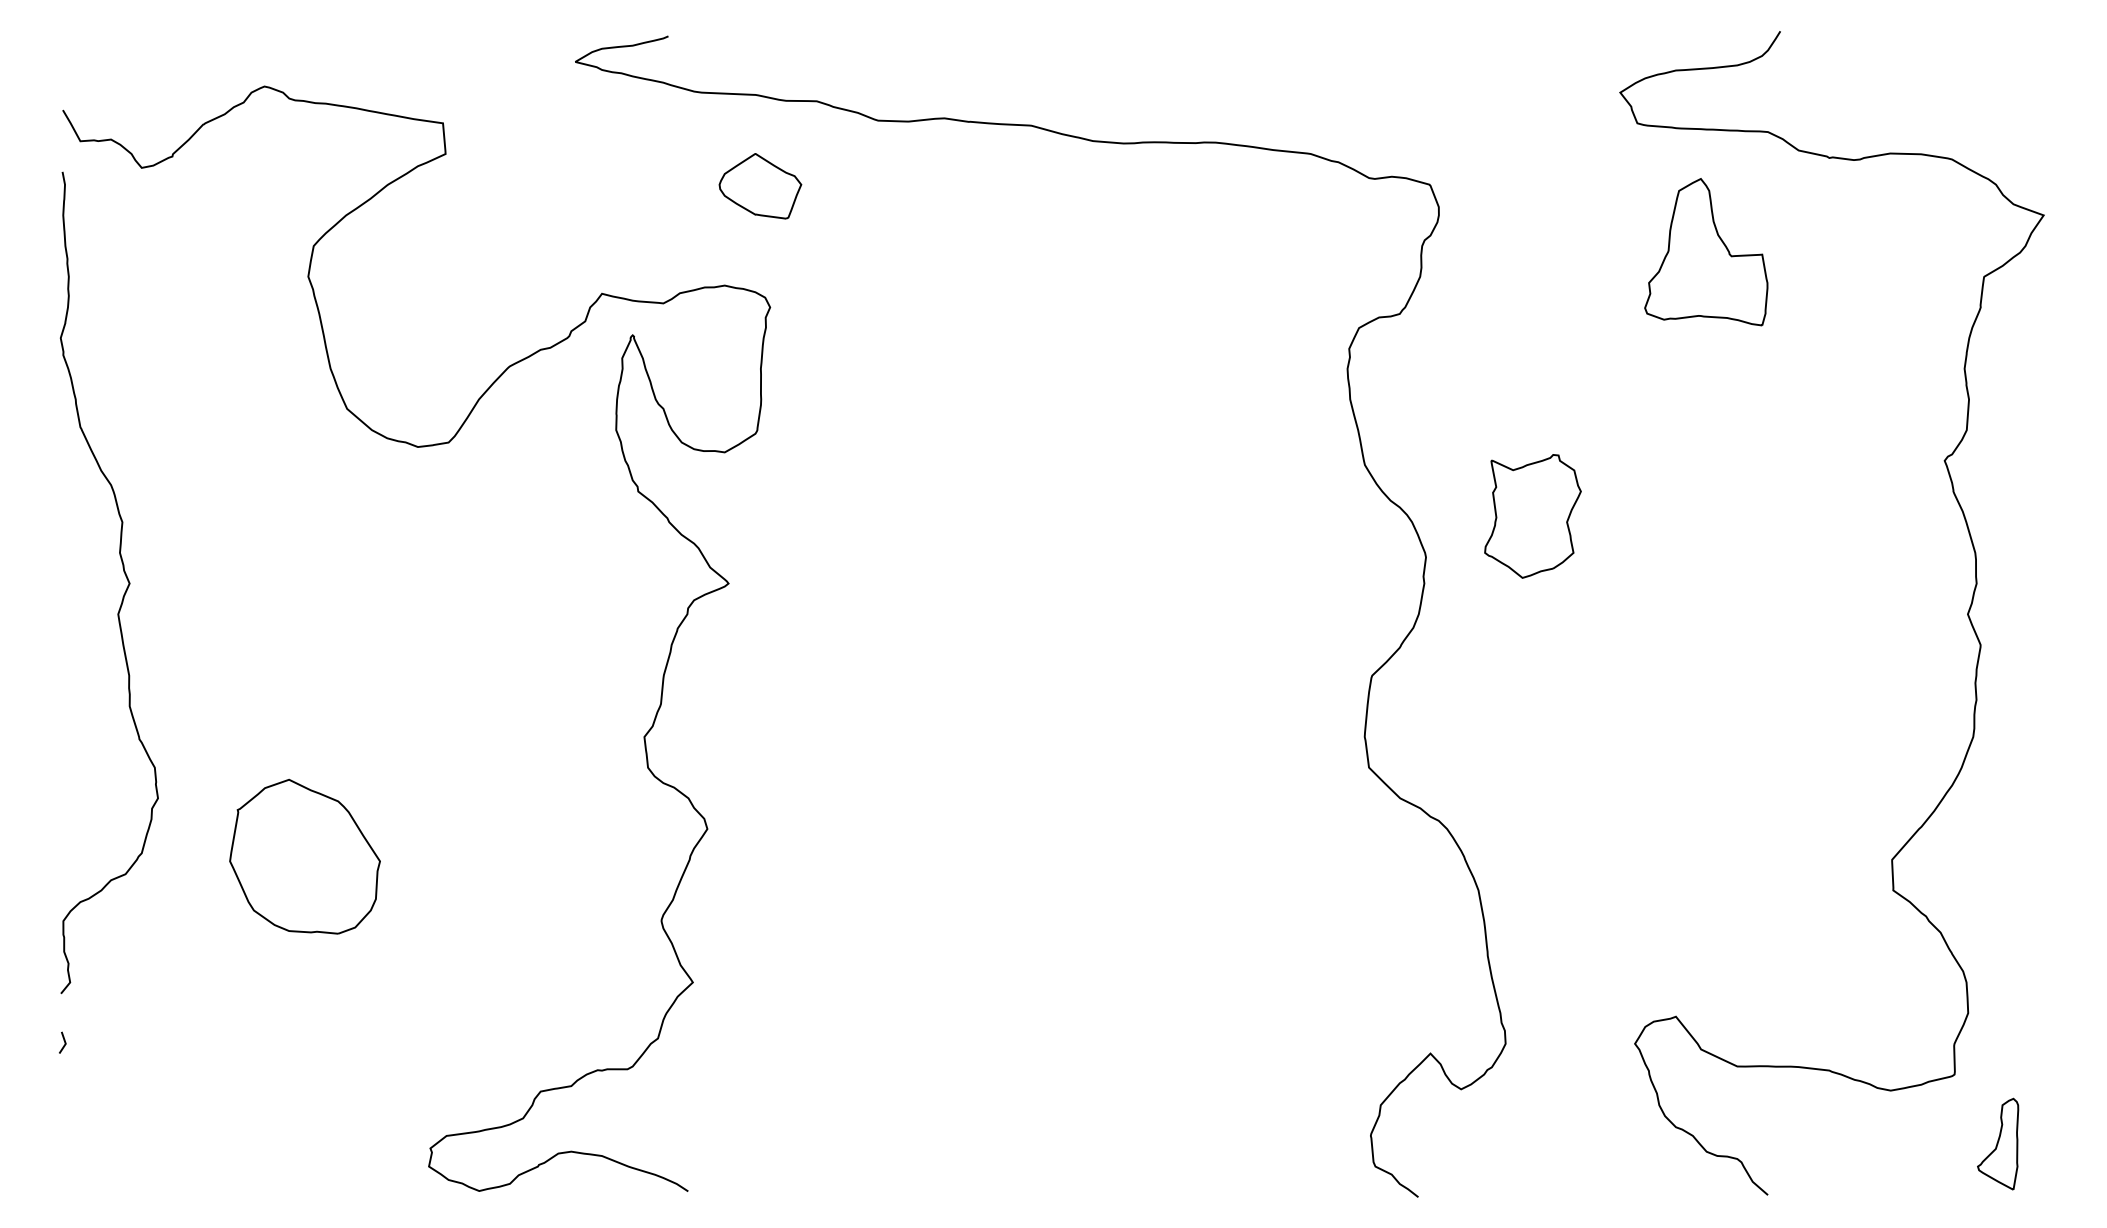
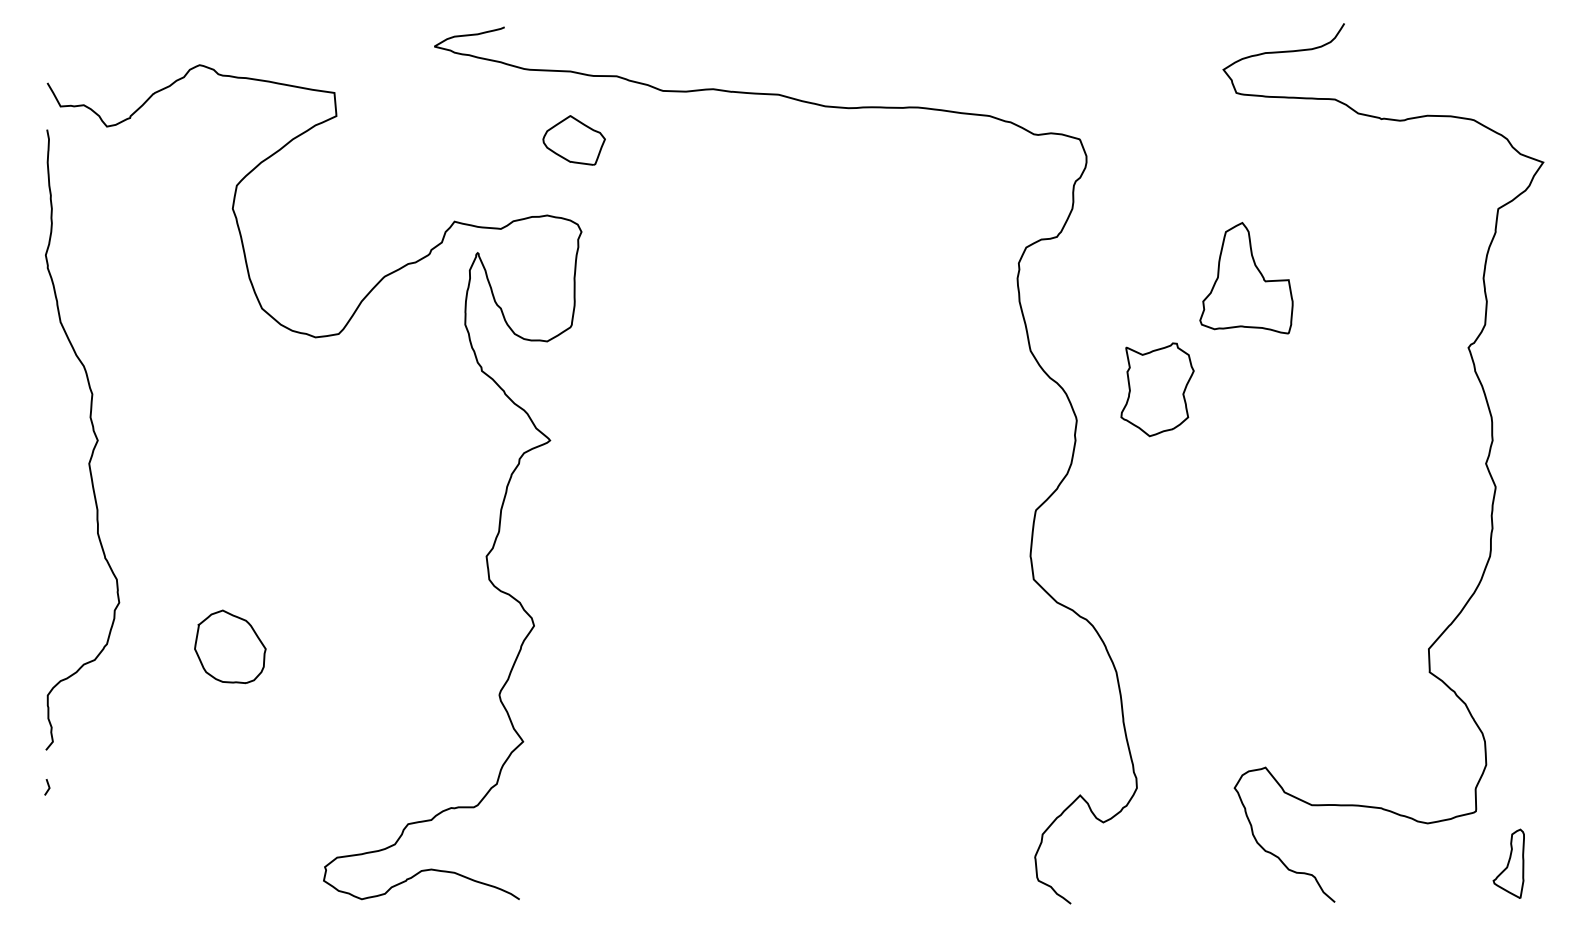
part: (1706, 252) -> (1246, 278), moved
part: (305, 856) -> (230, 646), size x0.62

